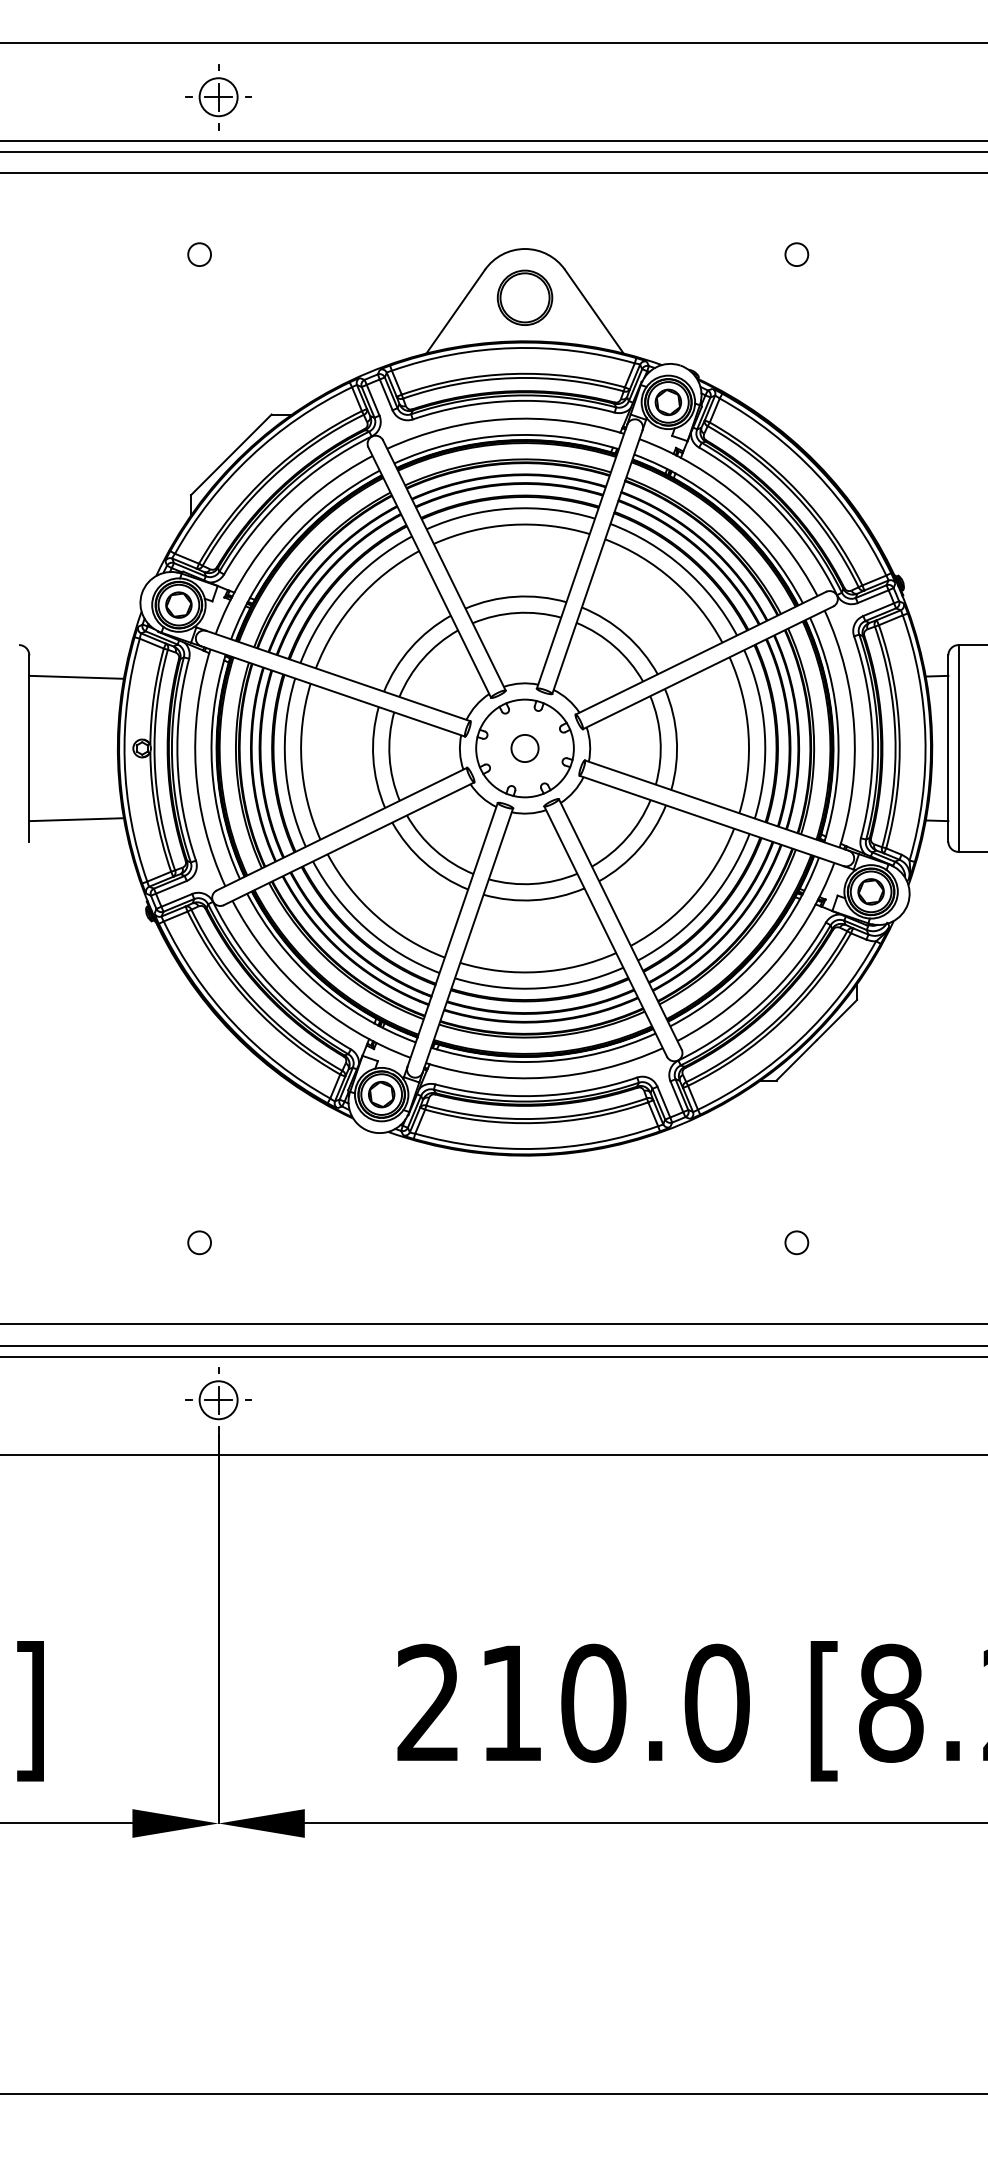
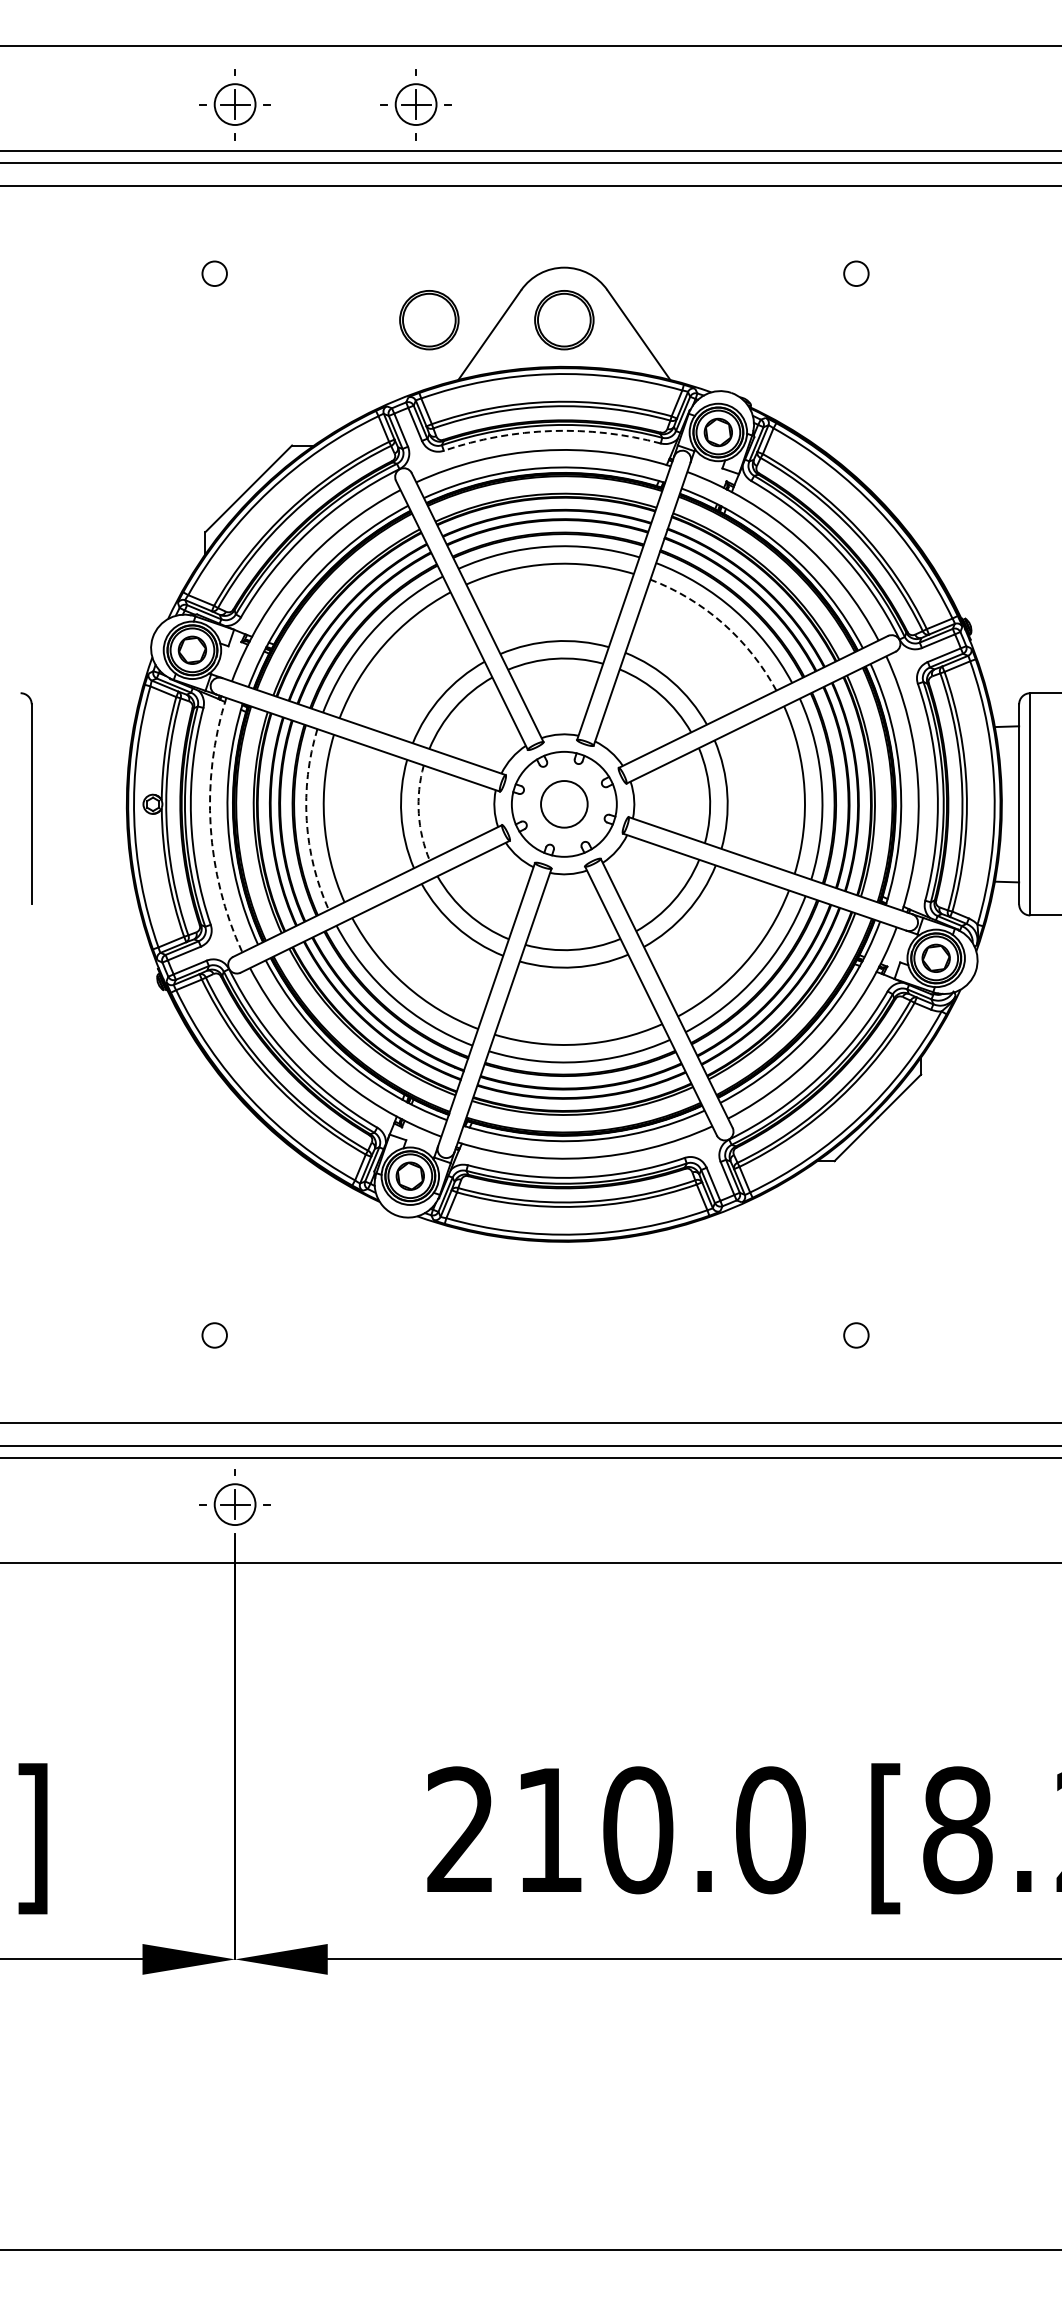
part: (386, 97) -> (415, 104), added
part: (399, 298) -> (429, 320), added
arc: (513, 401) -> (551, 431), solid -> dashed
arc: (673, 580) -> (723, 623), solid -> dashed
line: (76, 676) -> (82, 727), removed
circle: (524, 747) -> (563, 803), size x1.6
arc: (389, 757) -> (418, 813), solid -> dashed
arc: (285, 763) -> (306, 820), solid -> dashed
arc: (195, 769) -> (210, 826), solid -> dashed
line: (76, 819) -> (82, 880), removed

